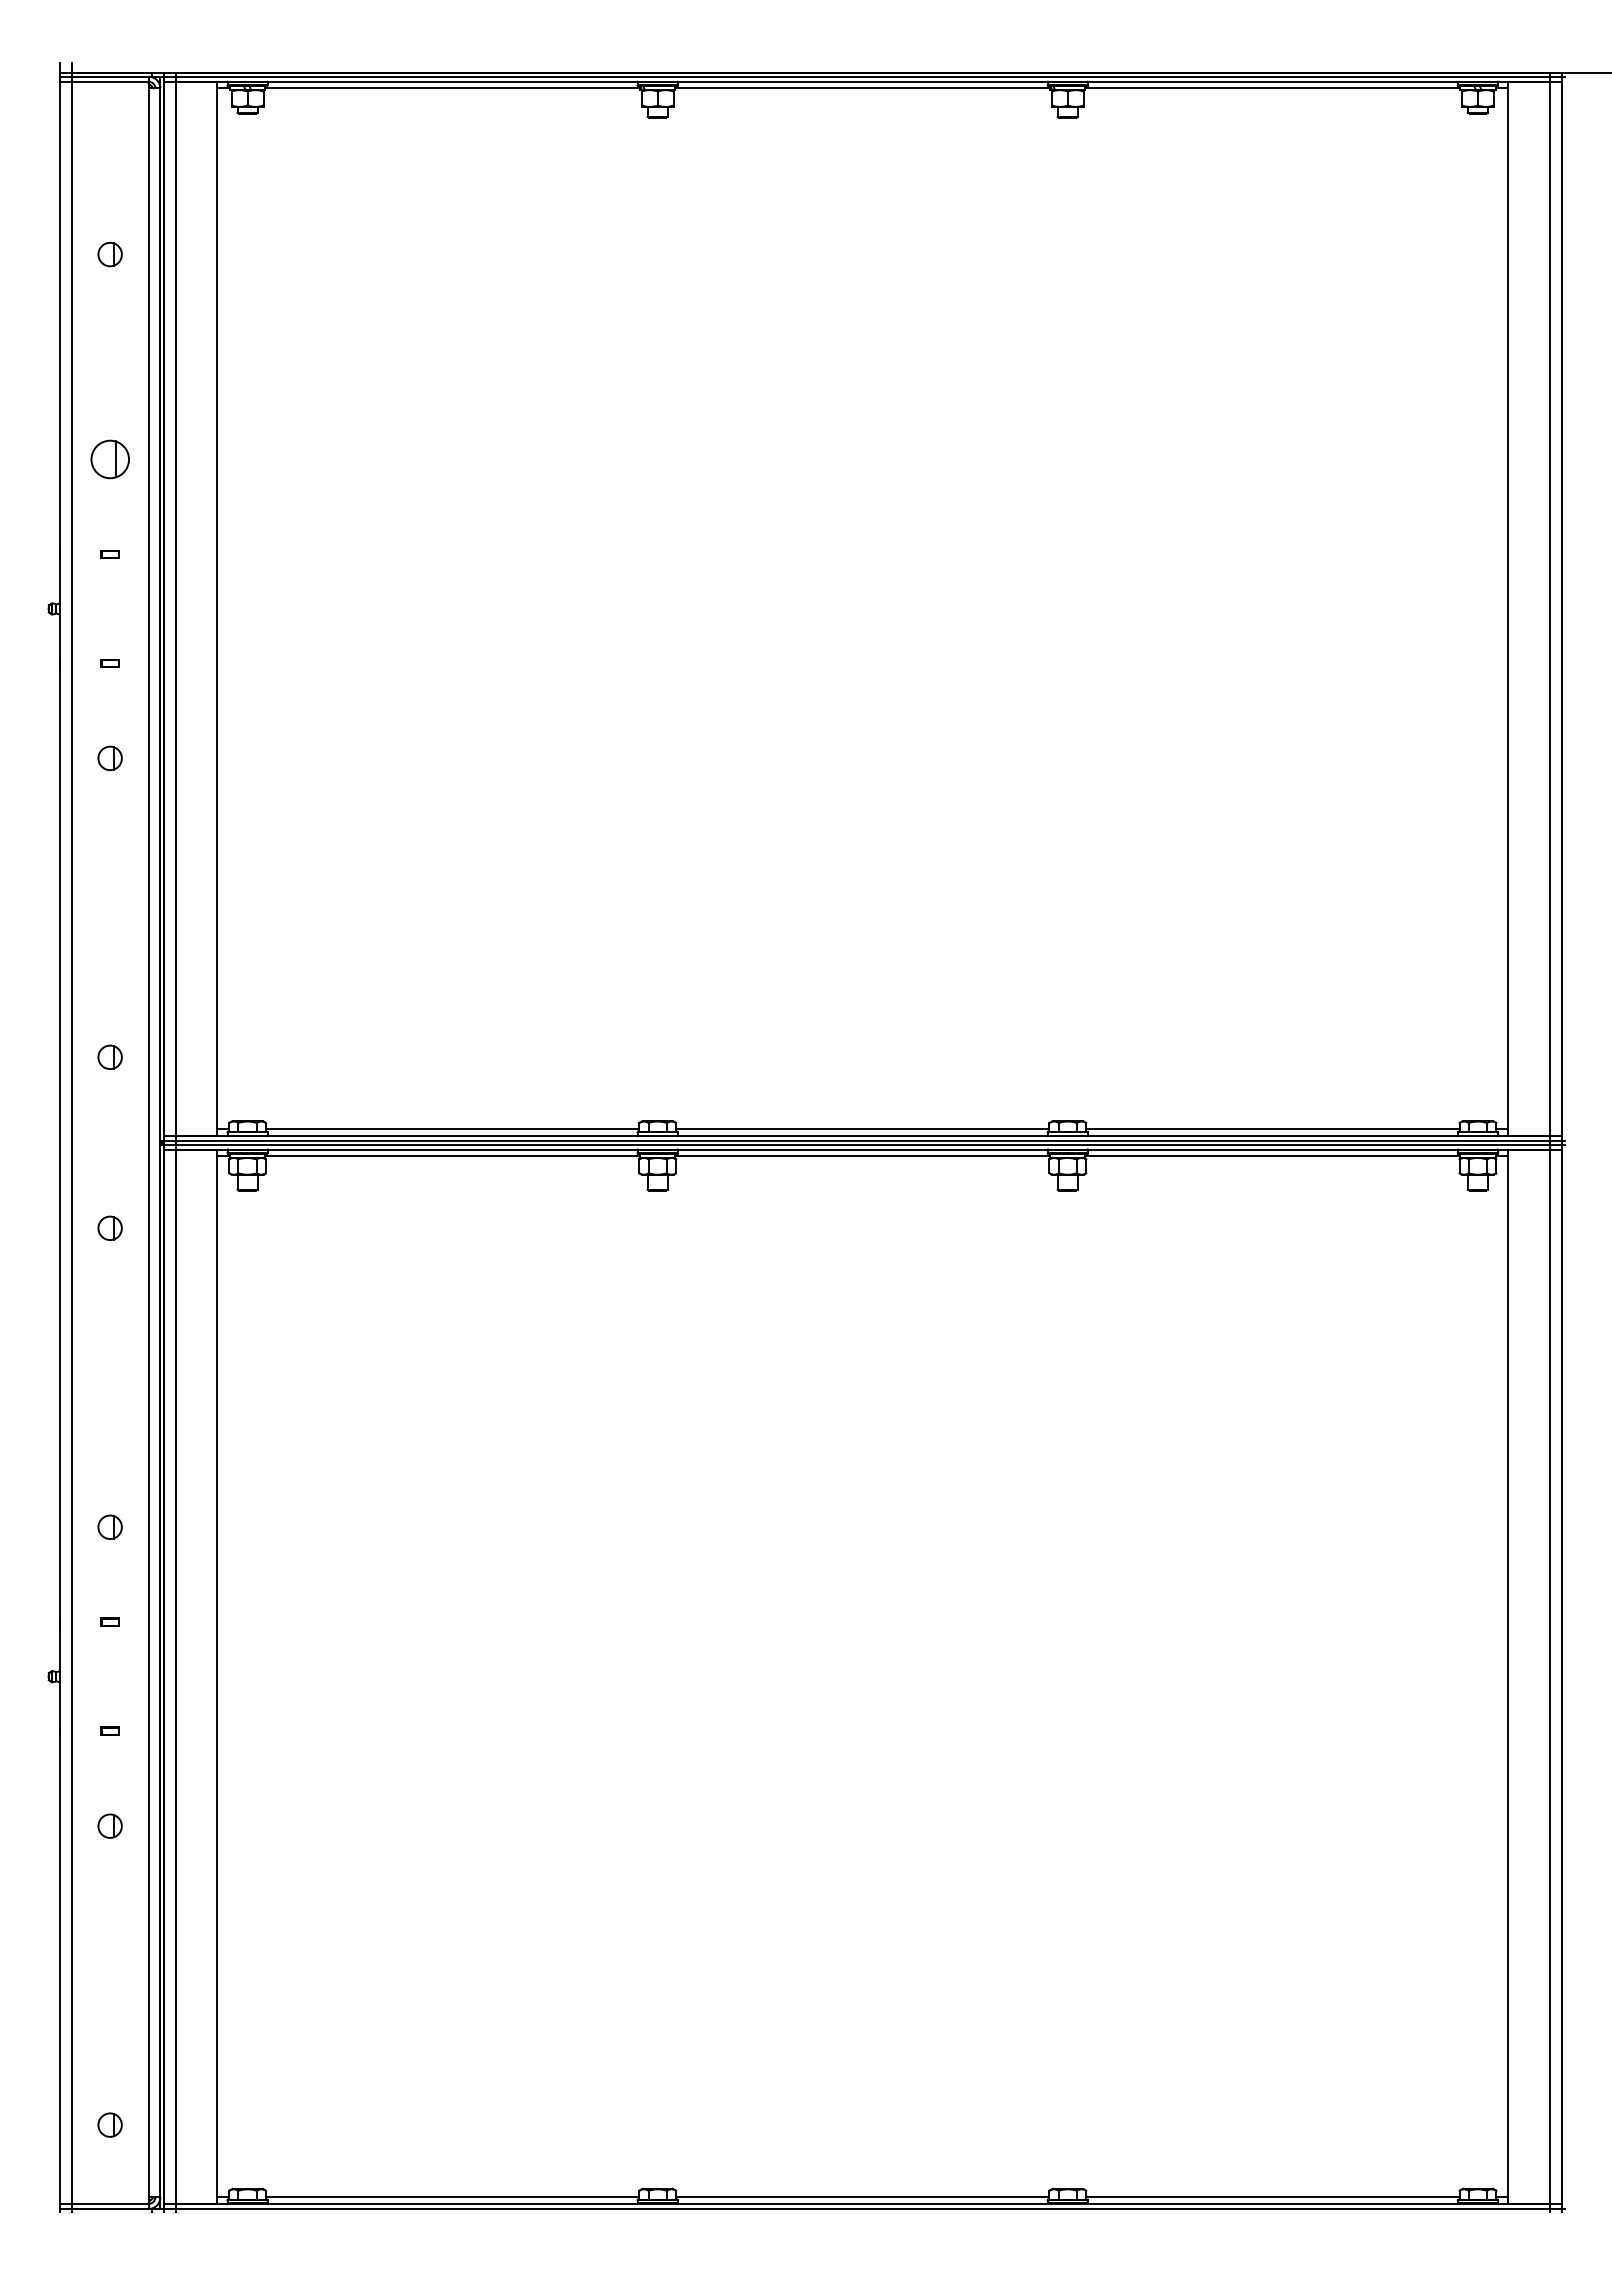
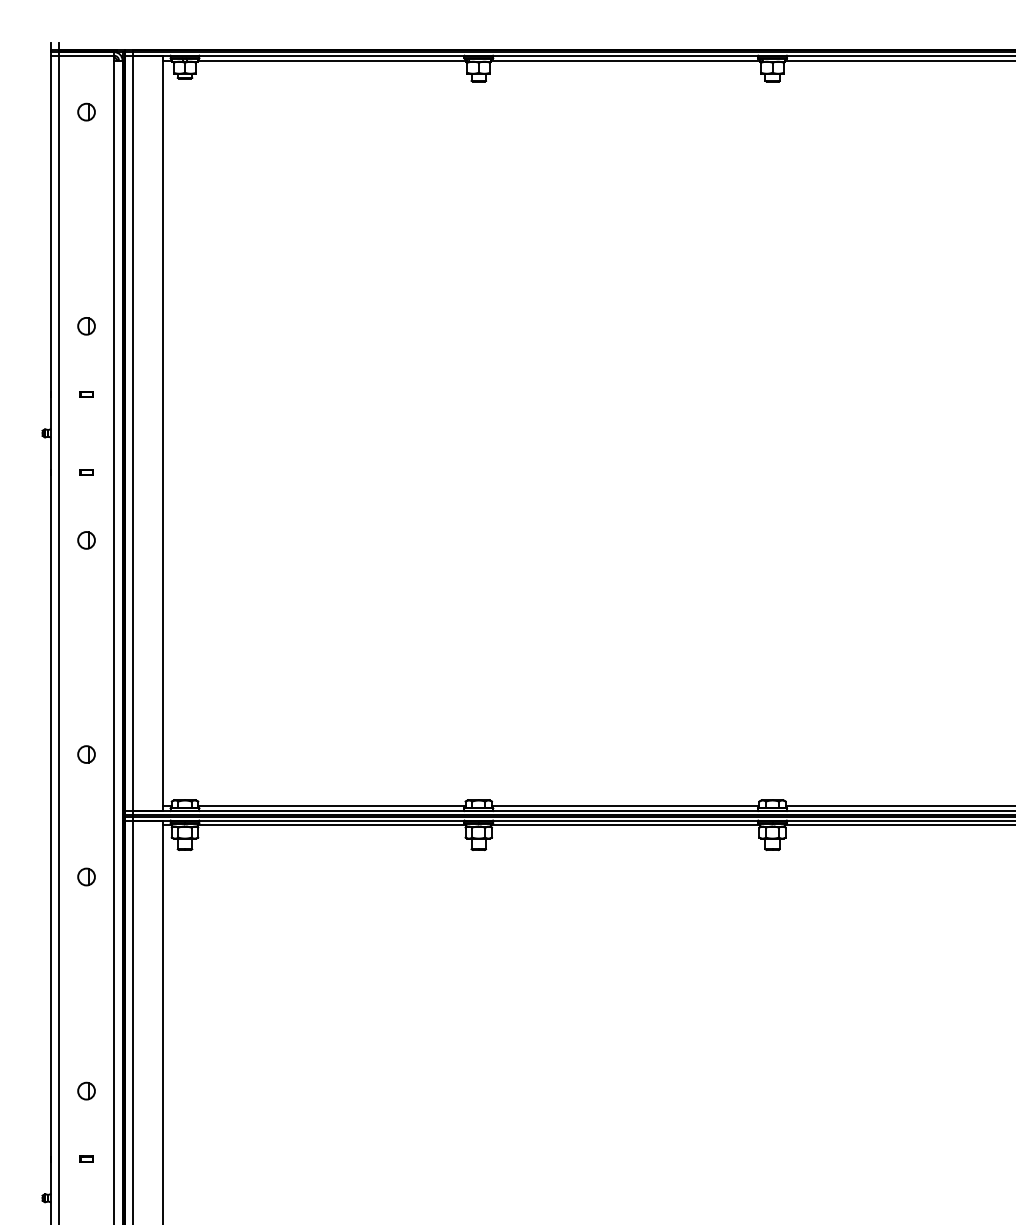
part: (109, 254) -> (86, 112), moved
part: (109, 459) -> (86, 326), size x0.62

